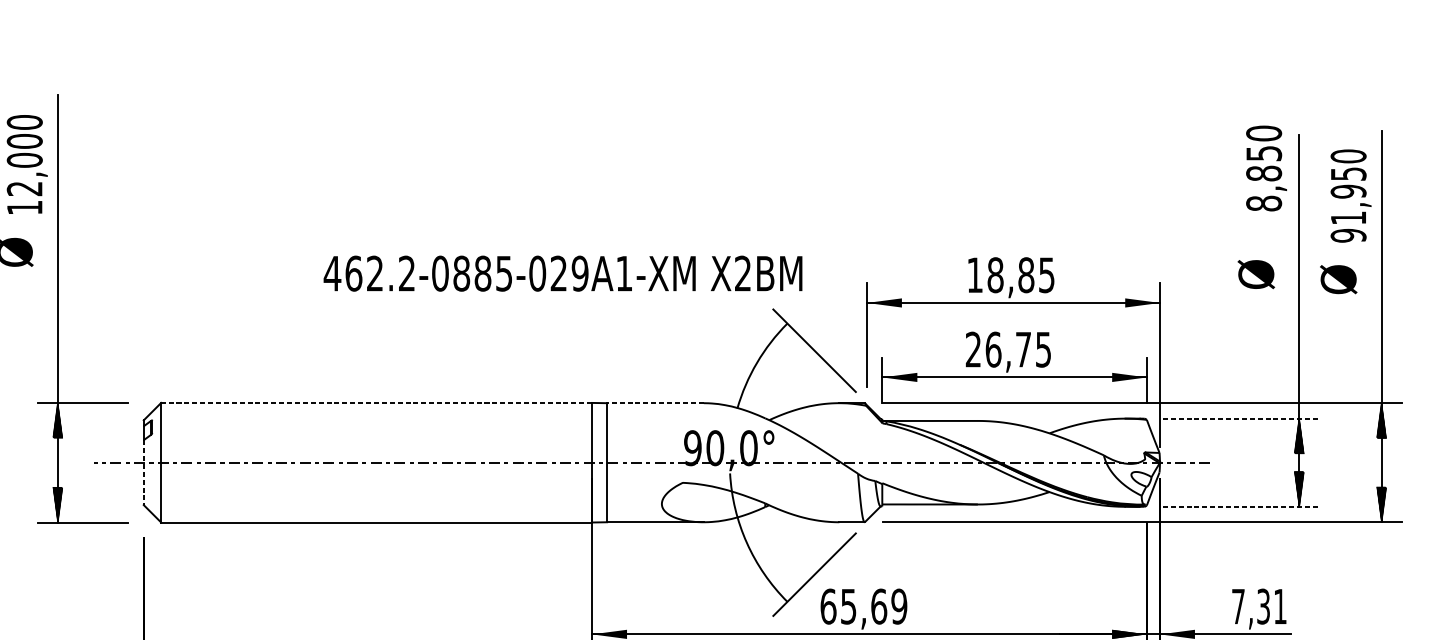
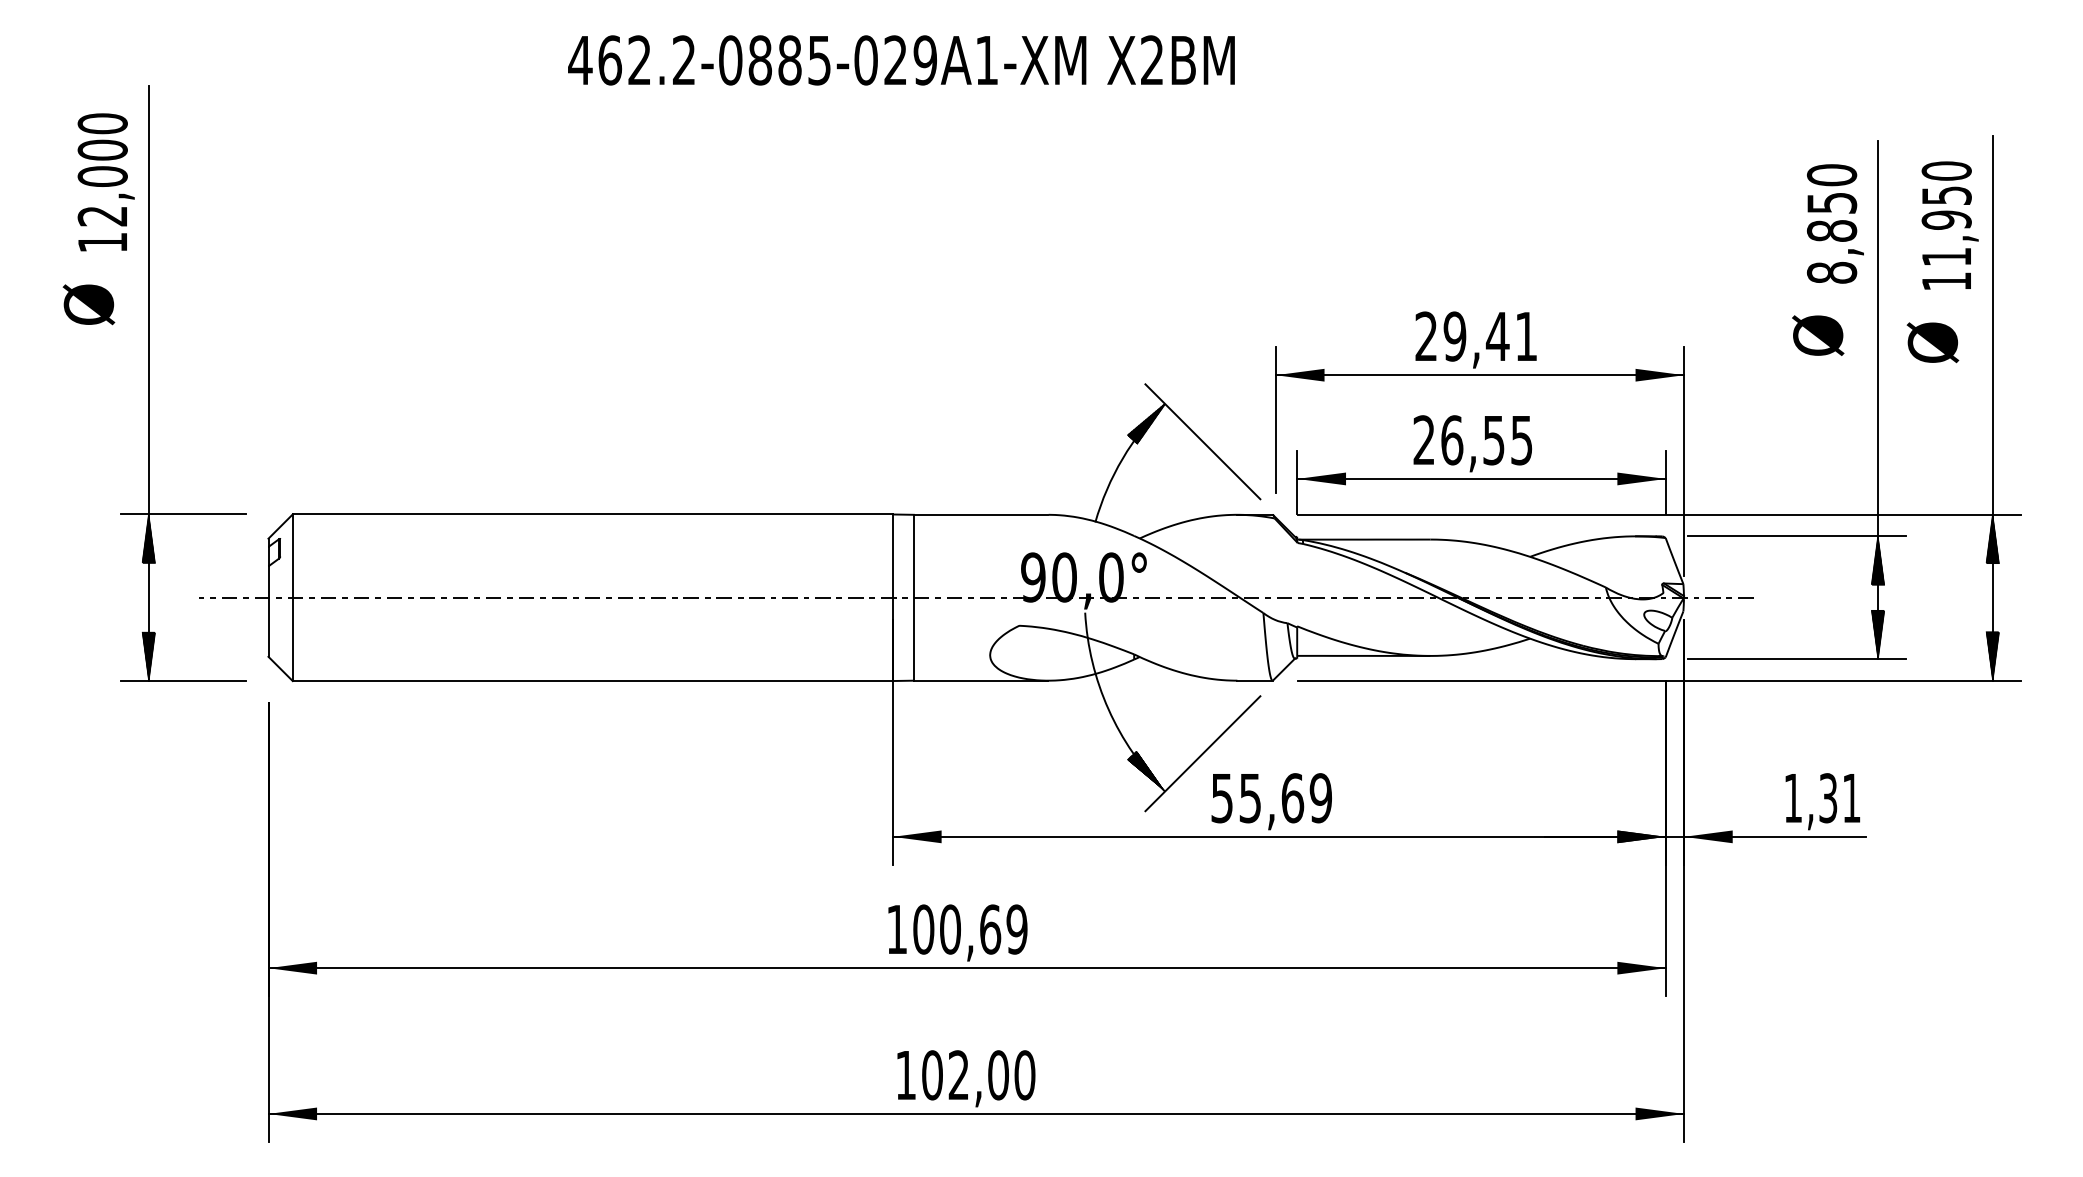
text: (1266, 168) -> (1835, 223), moved
text: (1348, 235) -> (1946, 281), 91,950 -> 11,950
text: (563, 273) -> (901, 60), moved
text: (1010, 275) -> (1475, 336), 18,85 -> 29,41
hatch: (773, 337) -> (1145, 423), added
text: (1023, 349) -> (1493, 440), 26,75 -> 26,55
line: (376, 402) -> (592, 514), dashed -> solid
line: (654, 402) -> (980, 514), dashed -> solid
line: (1240, 418) -> (1796, 536), dashed -> solid
line: (143, 473) -> (268, 612), dashed -> solid
line: (1240, 507) -> (1796, 659), dashed -> solid
hatch: (773, 587) -> (1145, 771), added
text: (828, 606) -> (1222, 798), 65,69 -> 55,69
text: (1237, 606) -> (1792, 798), 7,31 -> 1,31

